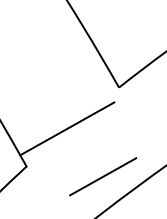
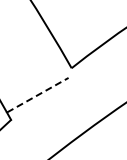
line: (68, 127) -> (38, 94), solid -> dashed
line: (101, 176) -> (60, 126), removed

